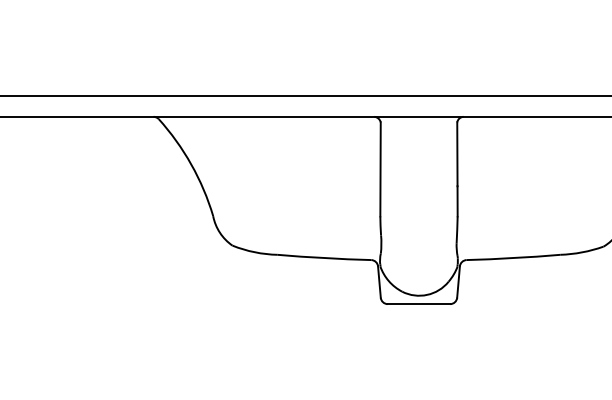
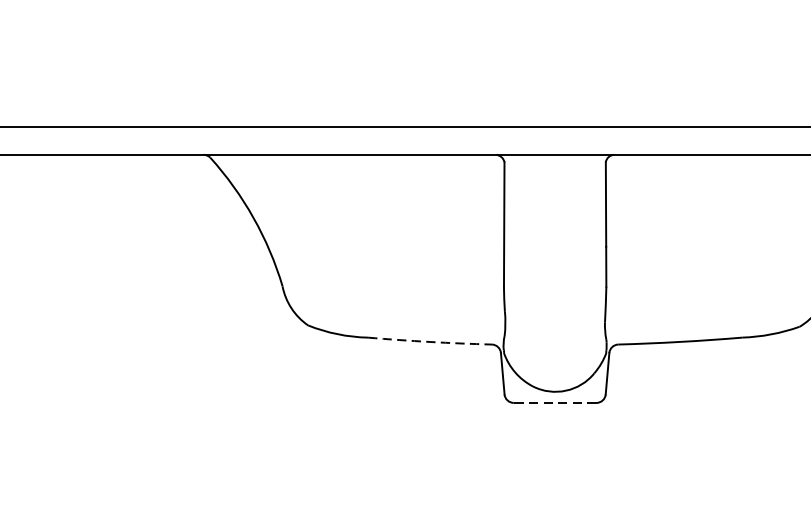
arc: (324, 258) -> (430, 342), solid -> dashed
line: (418, 304) -> (554, 403), solid -> dashed

